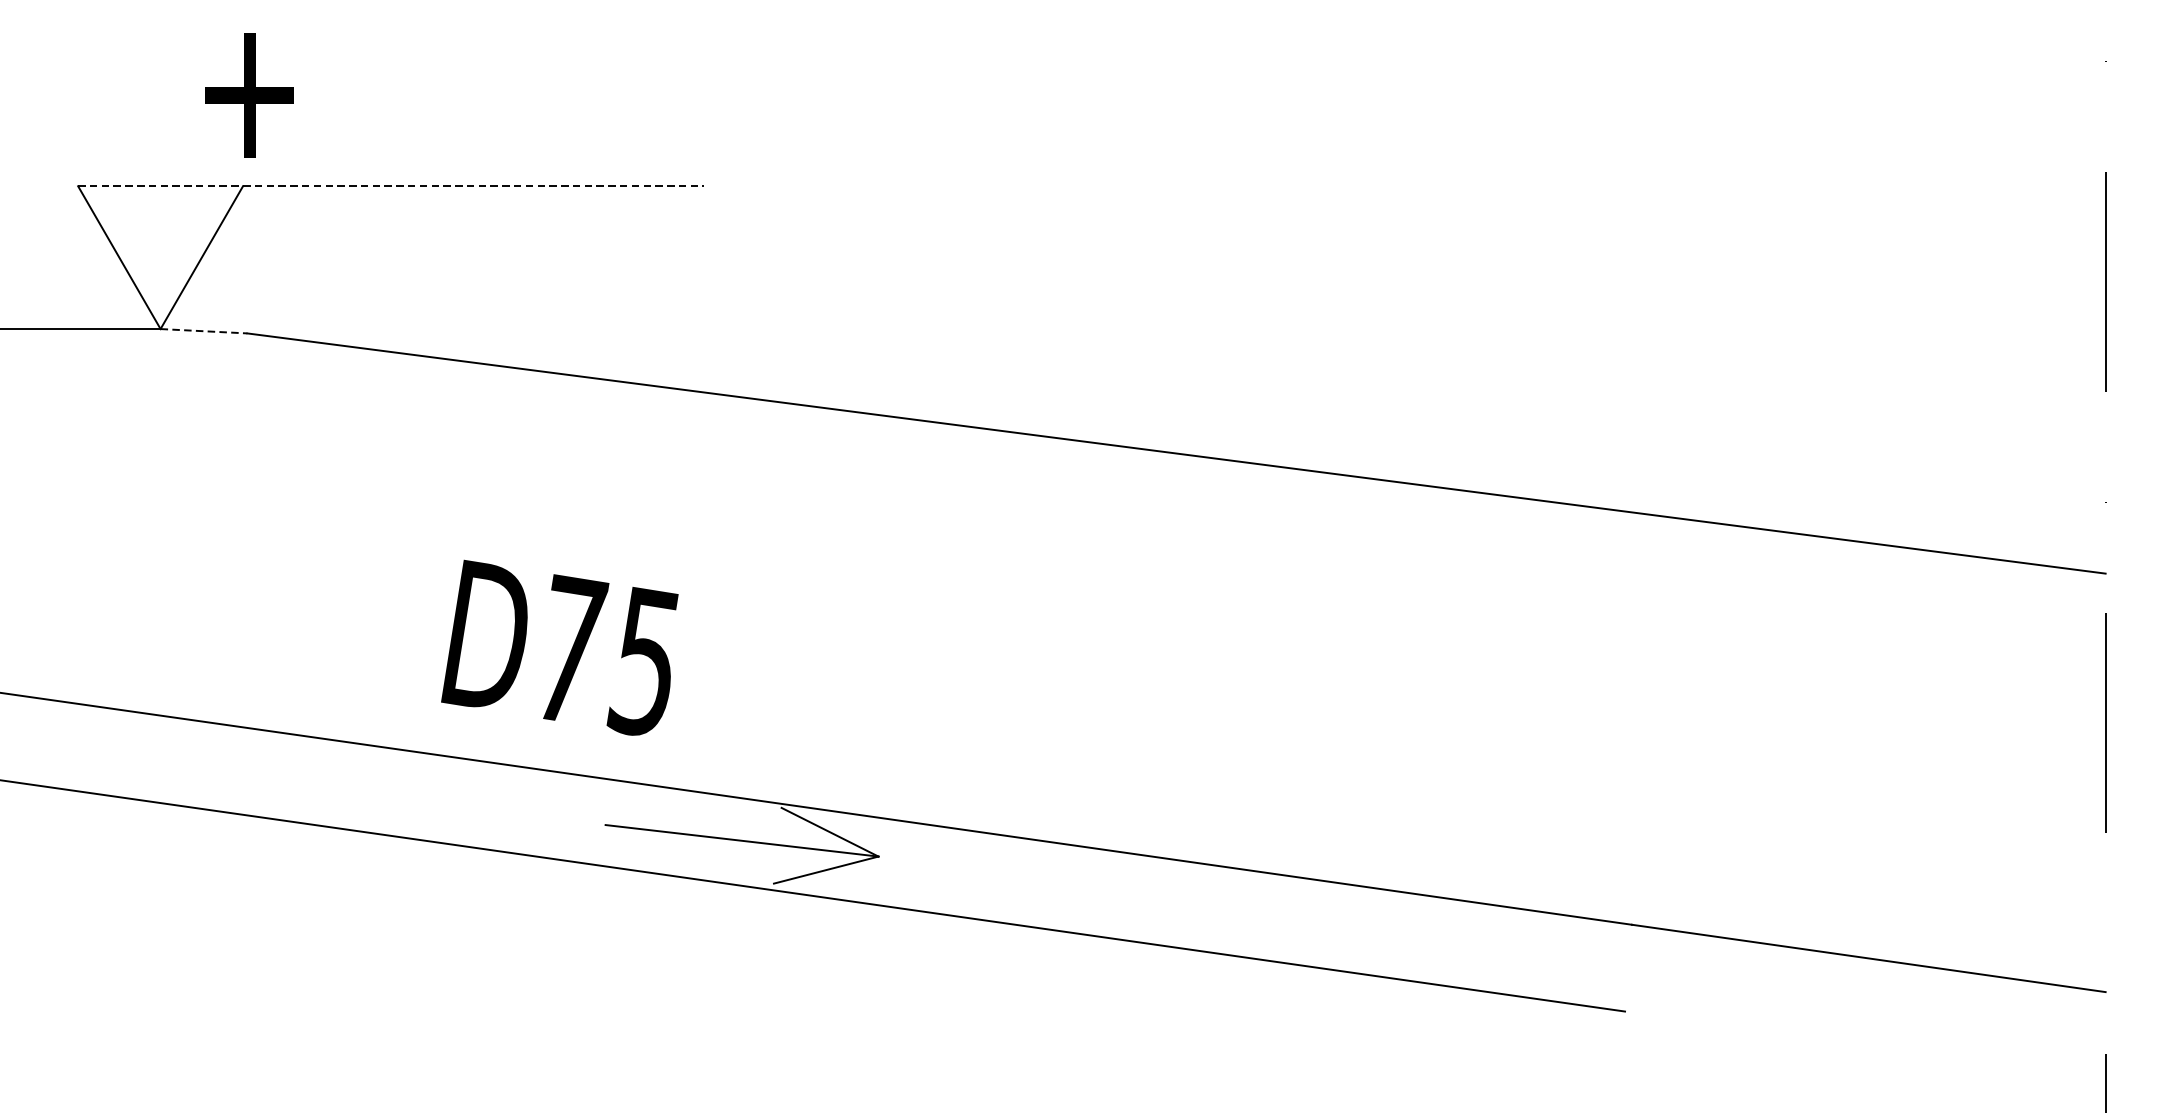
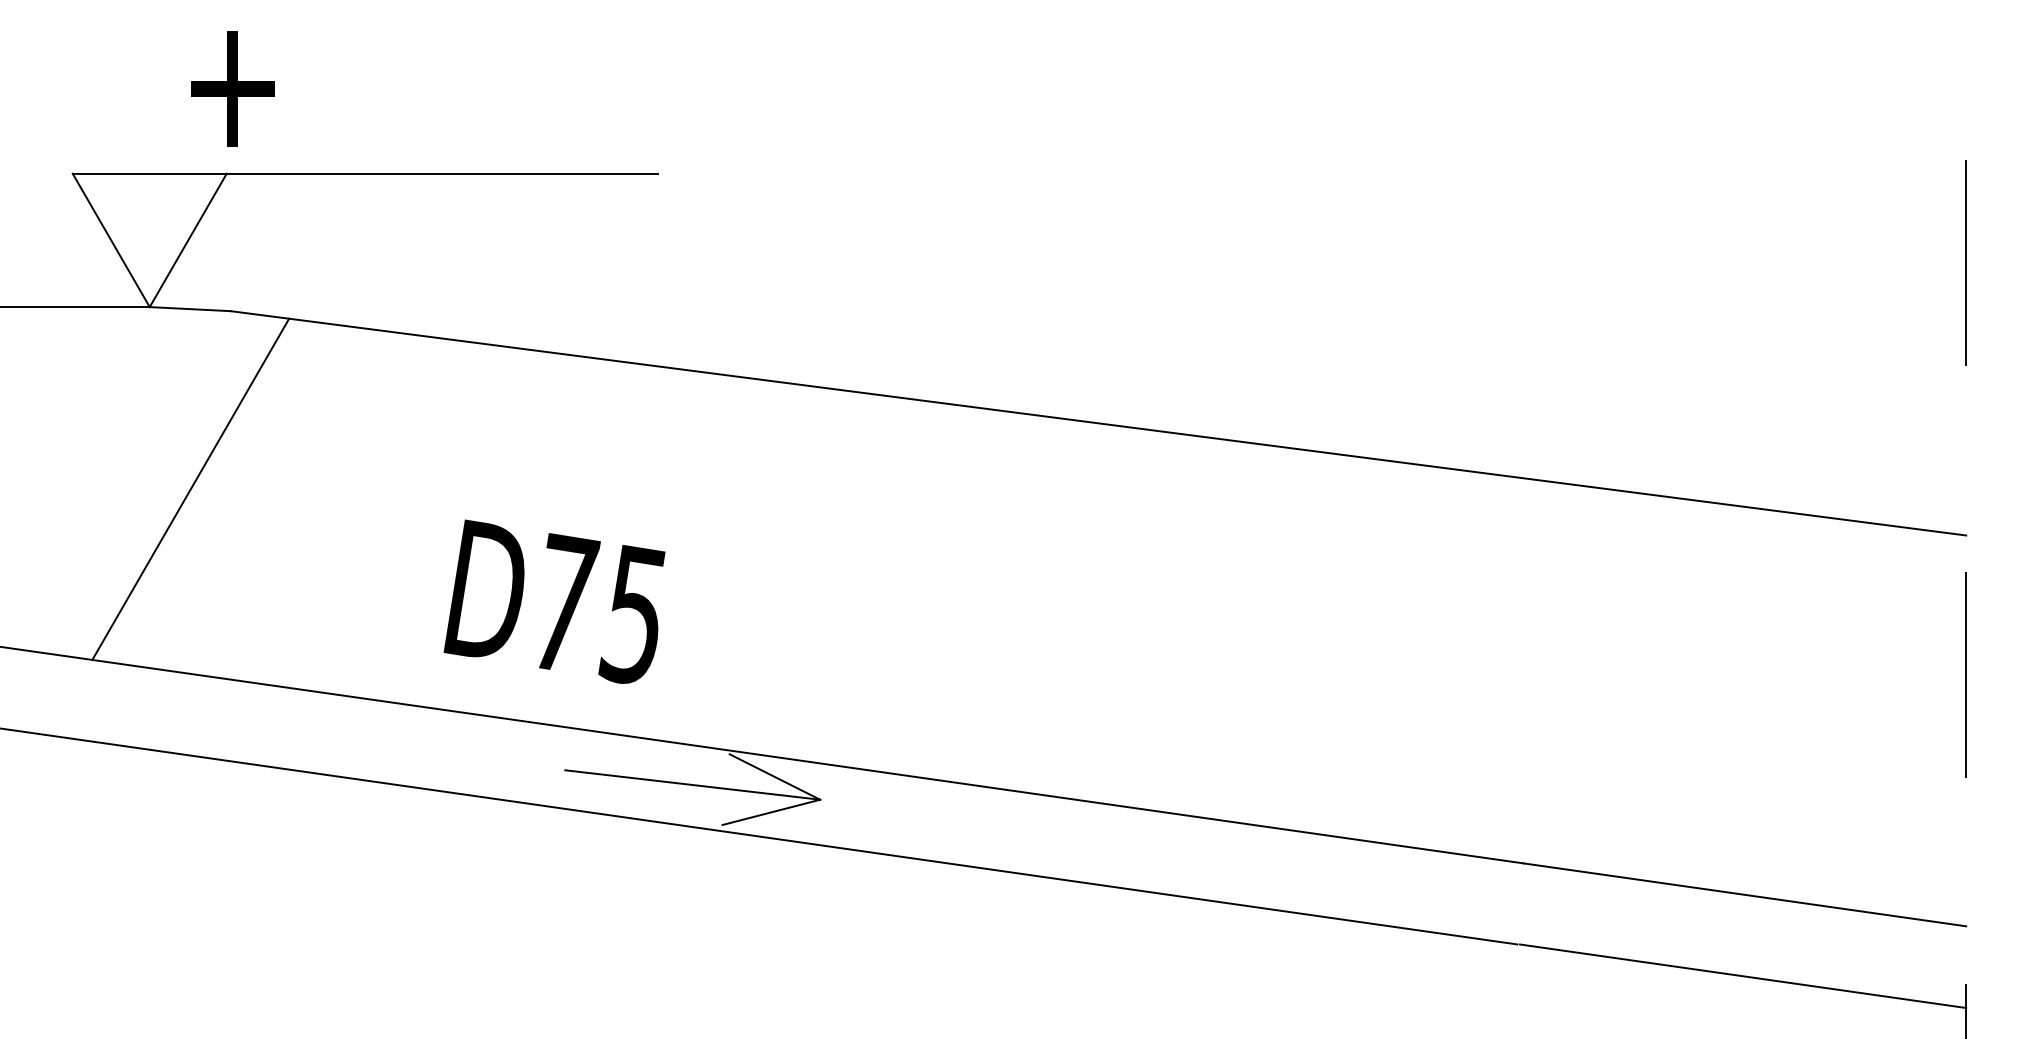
line: (391, 186) -> (365, 173), dashed -> solid
line: (204, 331) -> (190, 309), dashed -> solid
line: (204, 523) -> (190, 488), added
text: (559, 647) -> (554, 601), moved
line: (1866, 1045) -> (1742, 976), added

